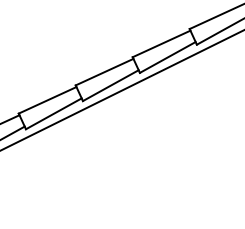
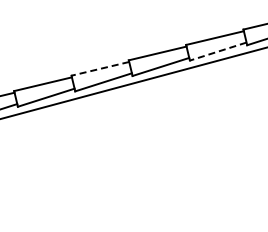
line: (168, 57) -> (218, 51), solid -> dashed
line: (47, 99) -> (100, 68), solid -> dashed

